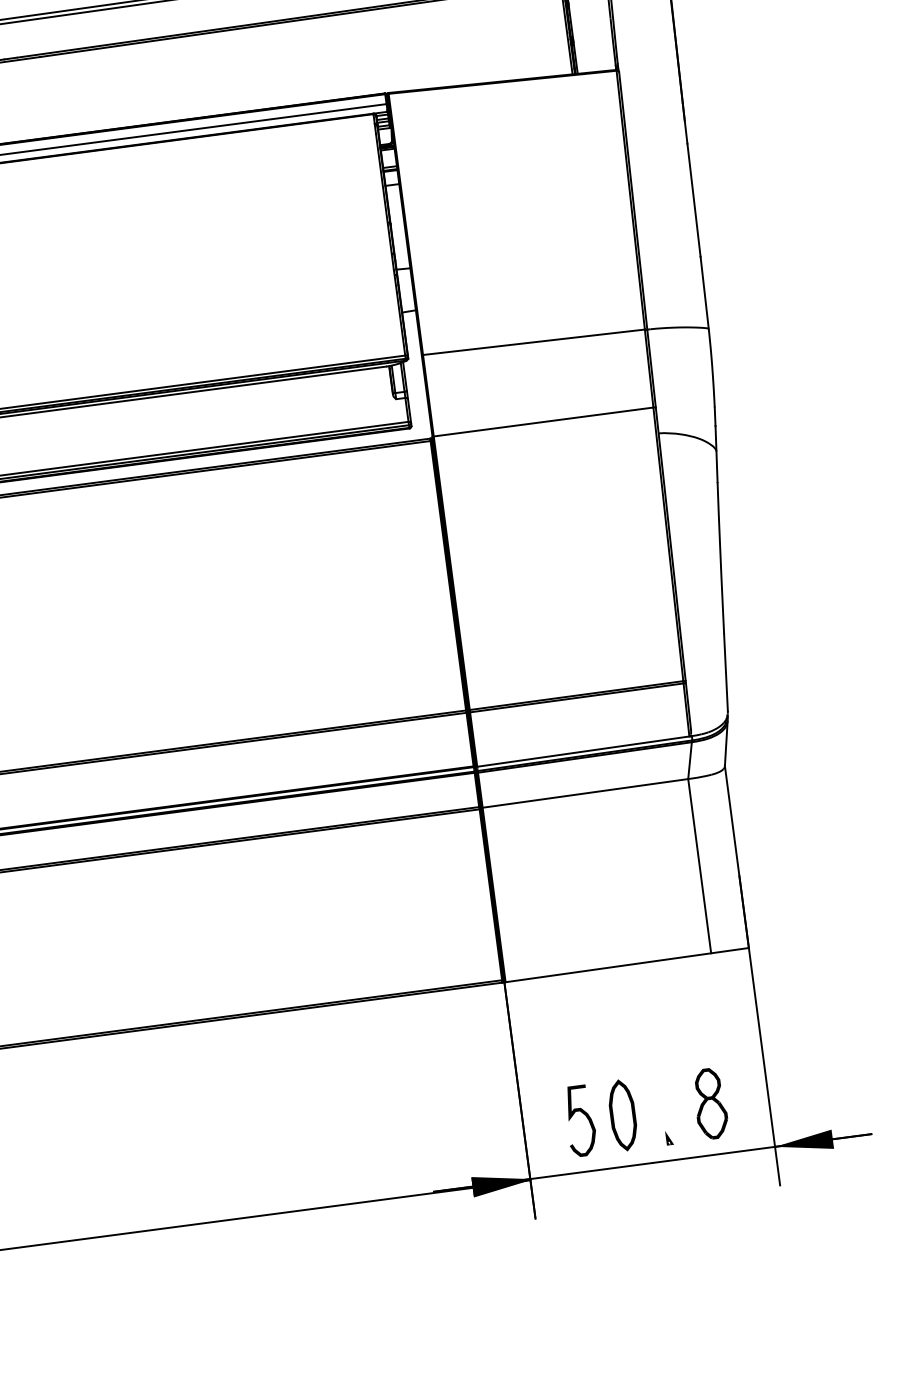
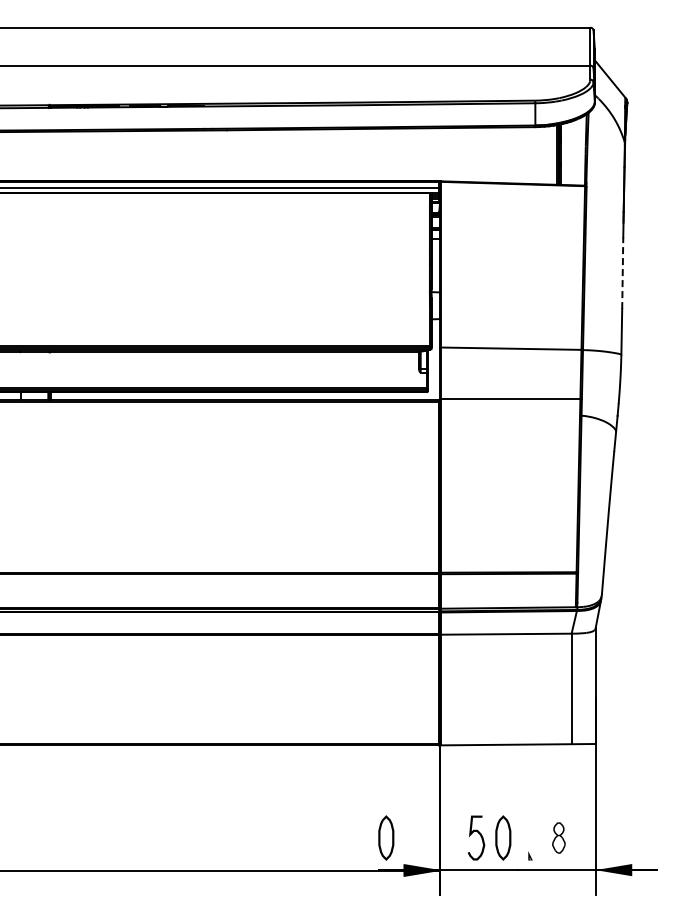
line: (693, 200) -> (622, 273), solid -> dashed
part: (709, 1103) -> (558, 837), size x0.7
part: (438, 1138) -> (386, 837), added

